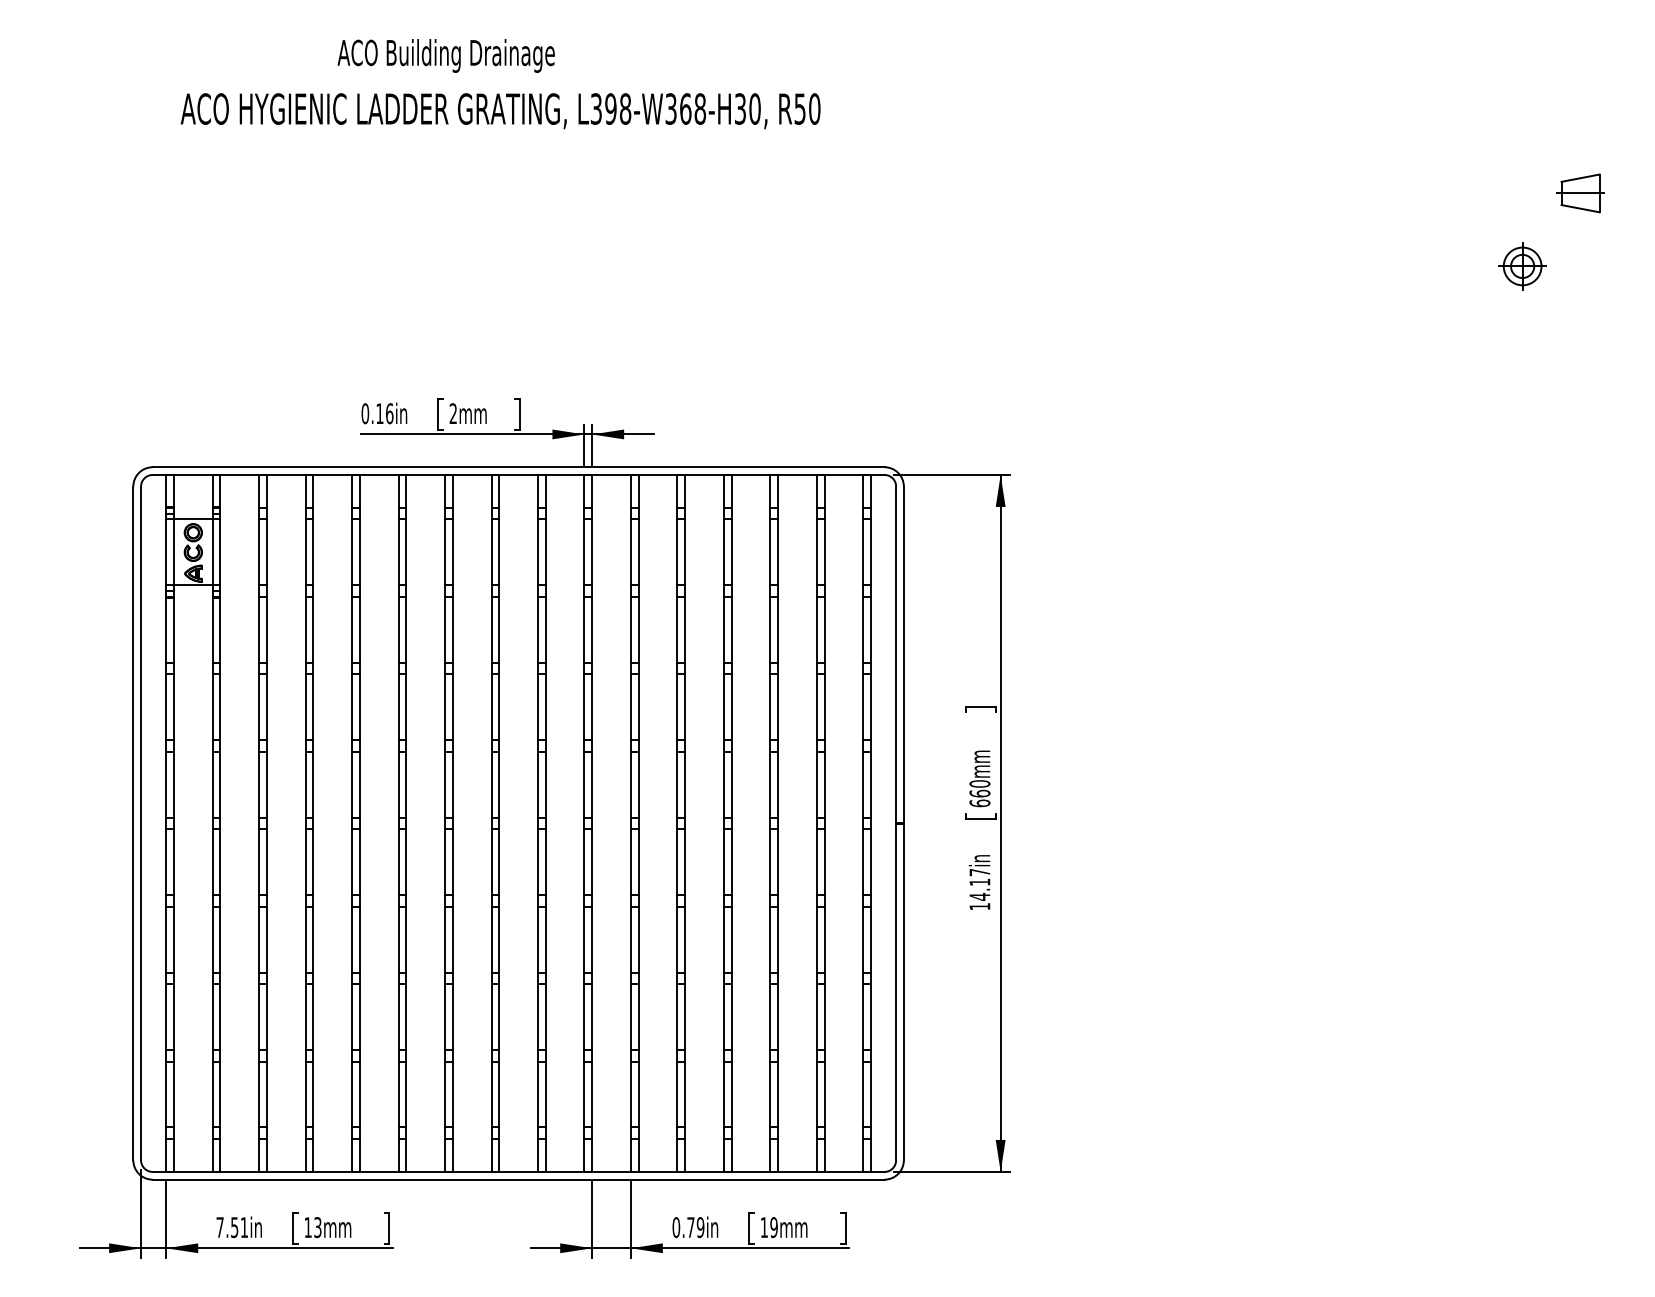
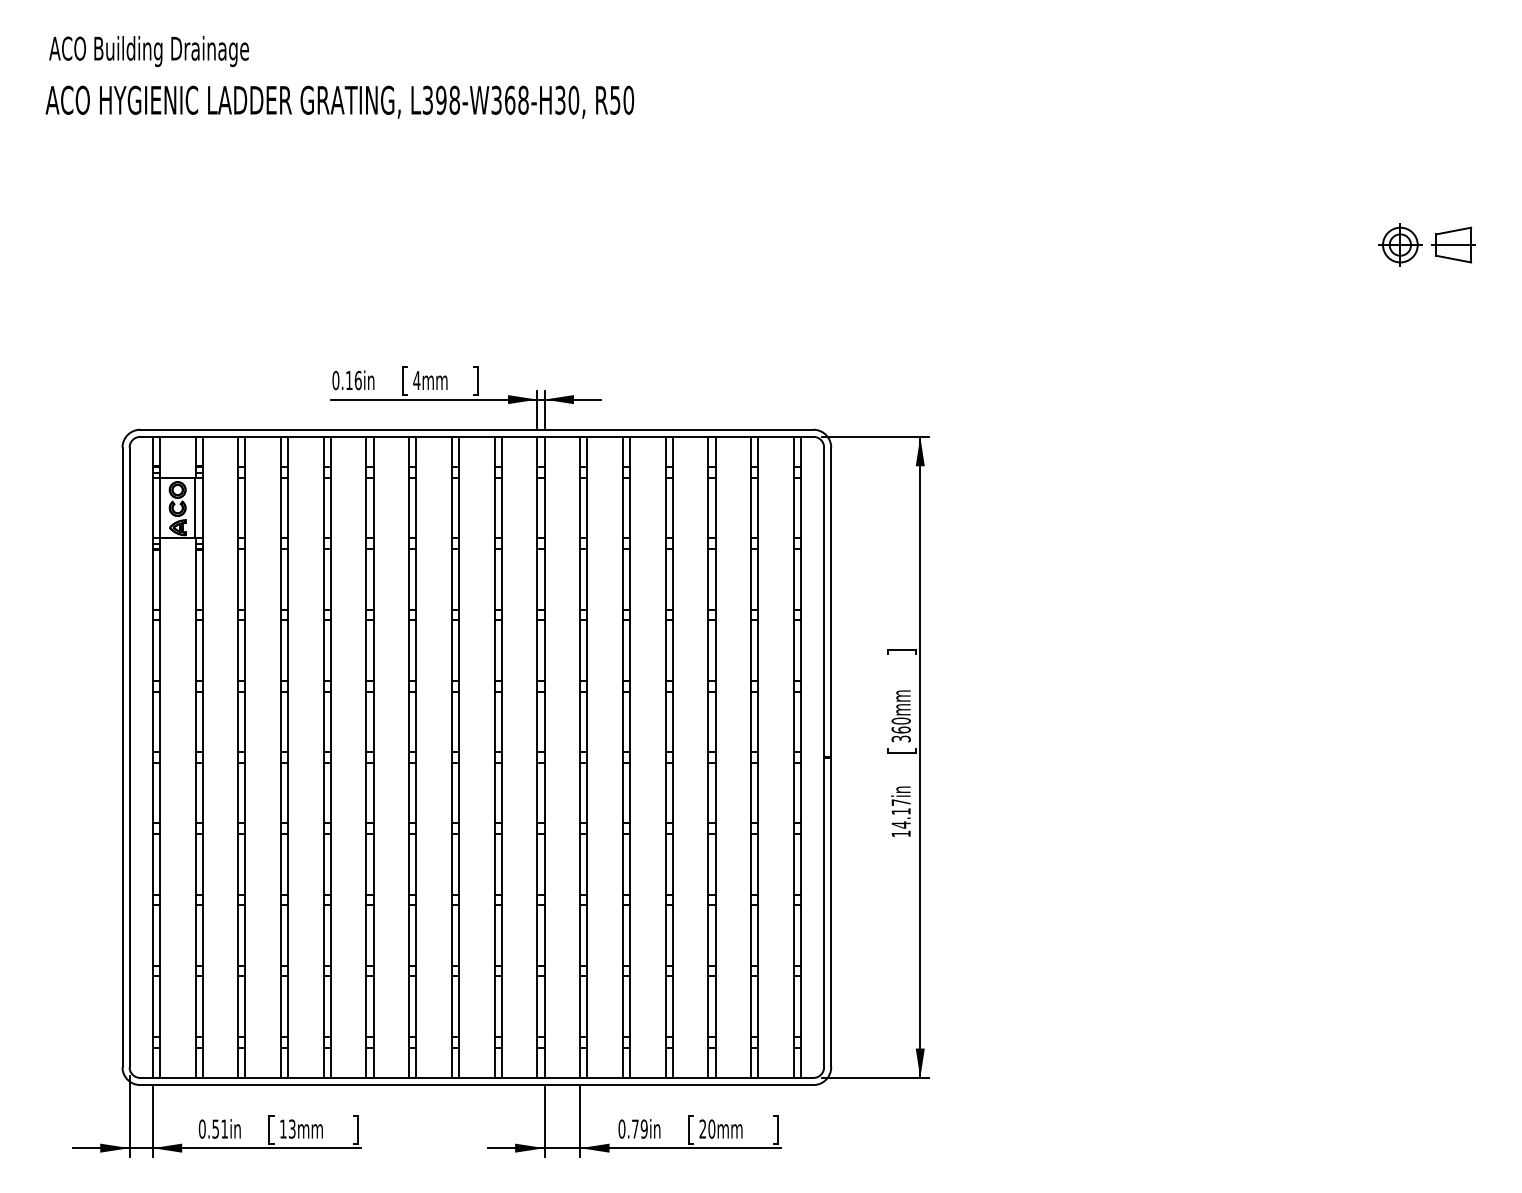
text: (445, 55) -> (148, 51), moved
text: (500, 111) -> (339, 102), moved
part: (1580, 193) -> (1453, 245), moved
text: (453, 413) -> (416, 380), 2mm -> 4mm
text: (979, 803) -> (900, 739), 660mm -> 360mm
text: (219, 1227) -> (201, 1129), 7.51in -> 0.51in
text: (768, 1227) -> (706, 1129), 19mm -> 20mm

